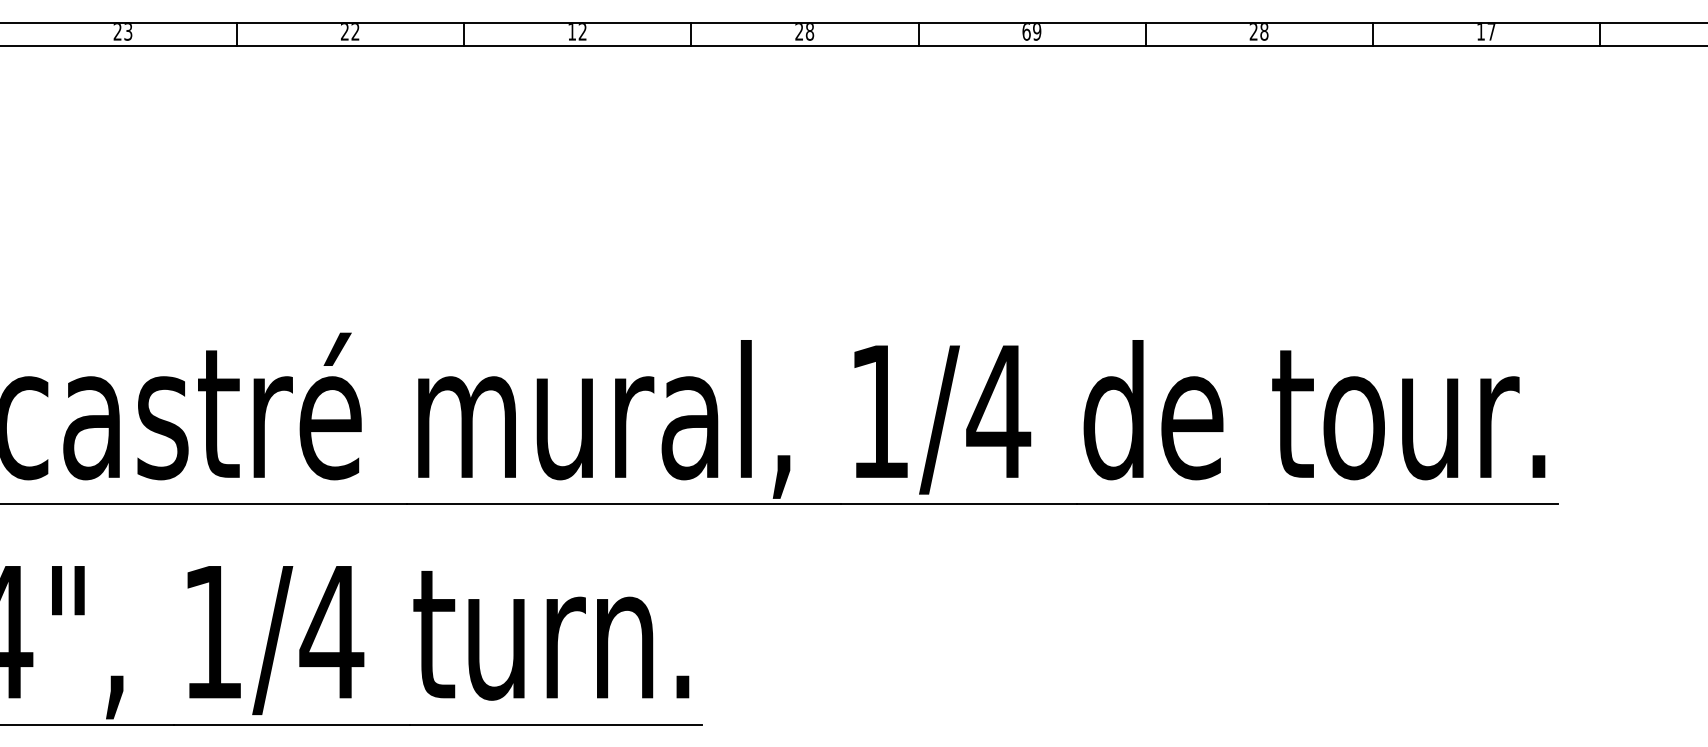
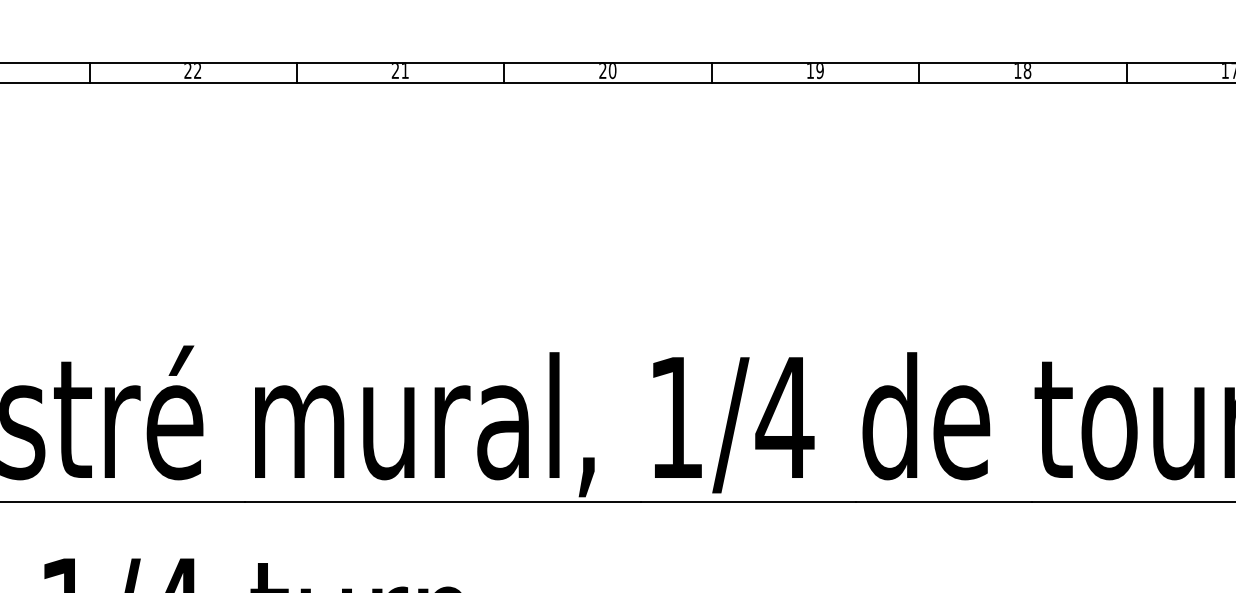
text: (577, 32) -> (400, 71), 12 -> 21
text: (809, 32) -> (612, 71), 28 -> 20
text: (1026, 32) -> (810, 71), 69 -> 19
text: (1253, 32) -> (1017, 71), 28 -> 18

